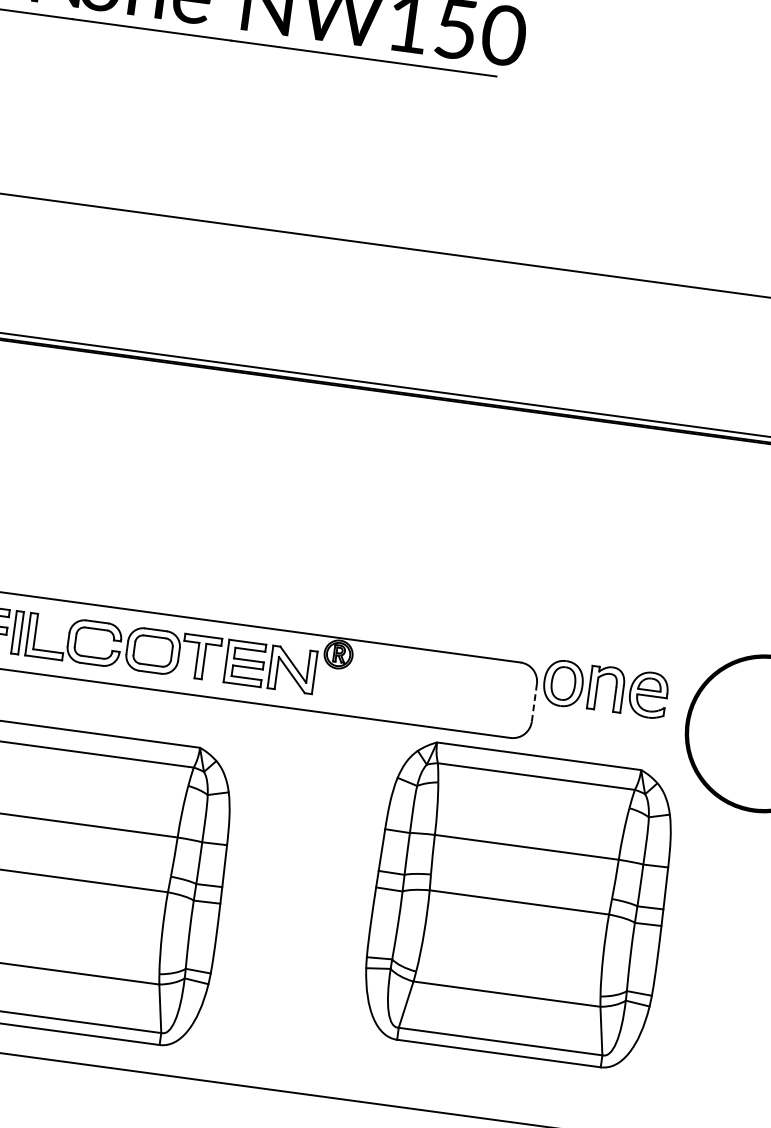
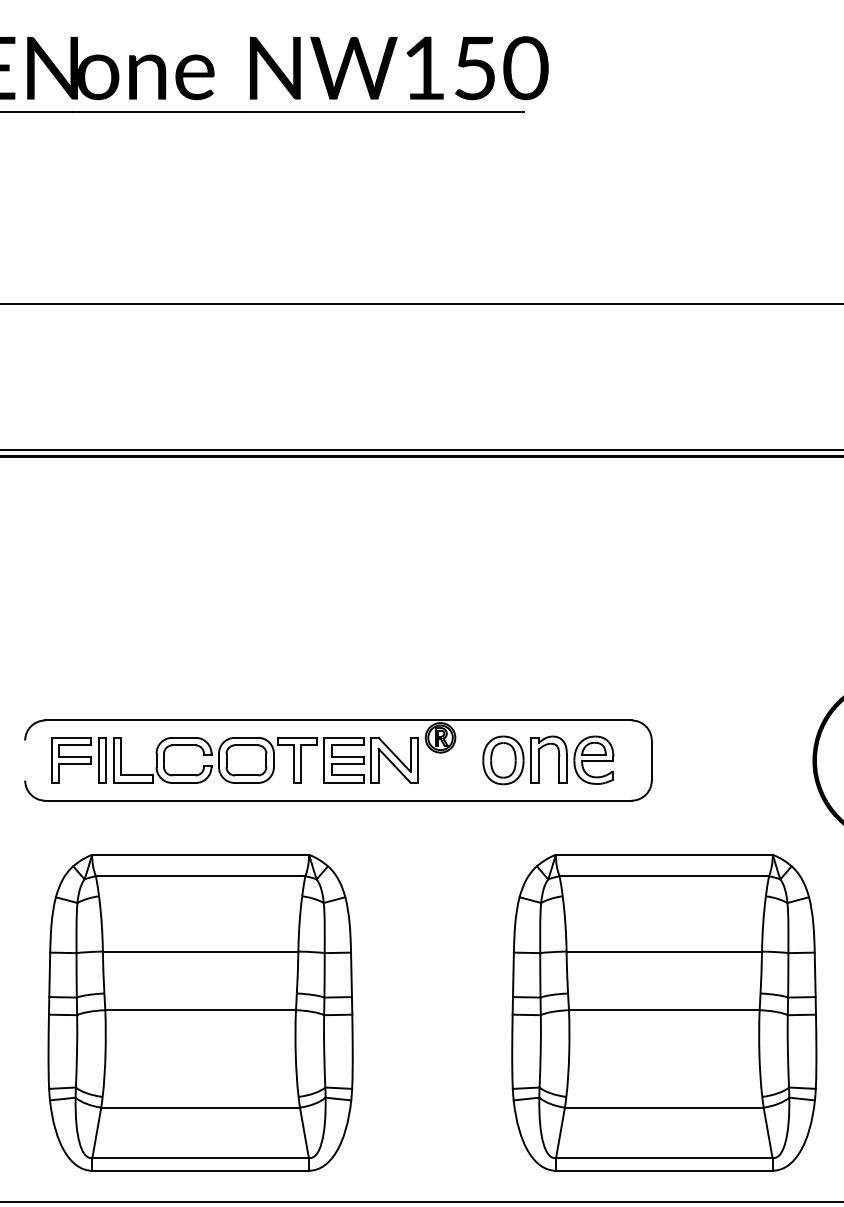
part: (597, 688) -> (539, 760), moved
line: (534, 703) -> (651, 761), dashed -> solid
part: (519, 904) -> (664, 1012), moved

